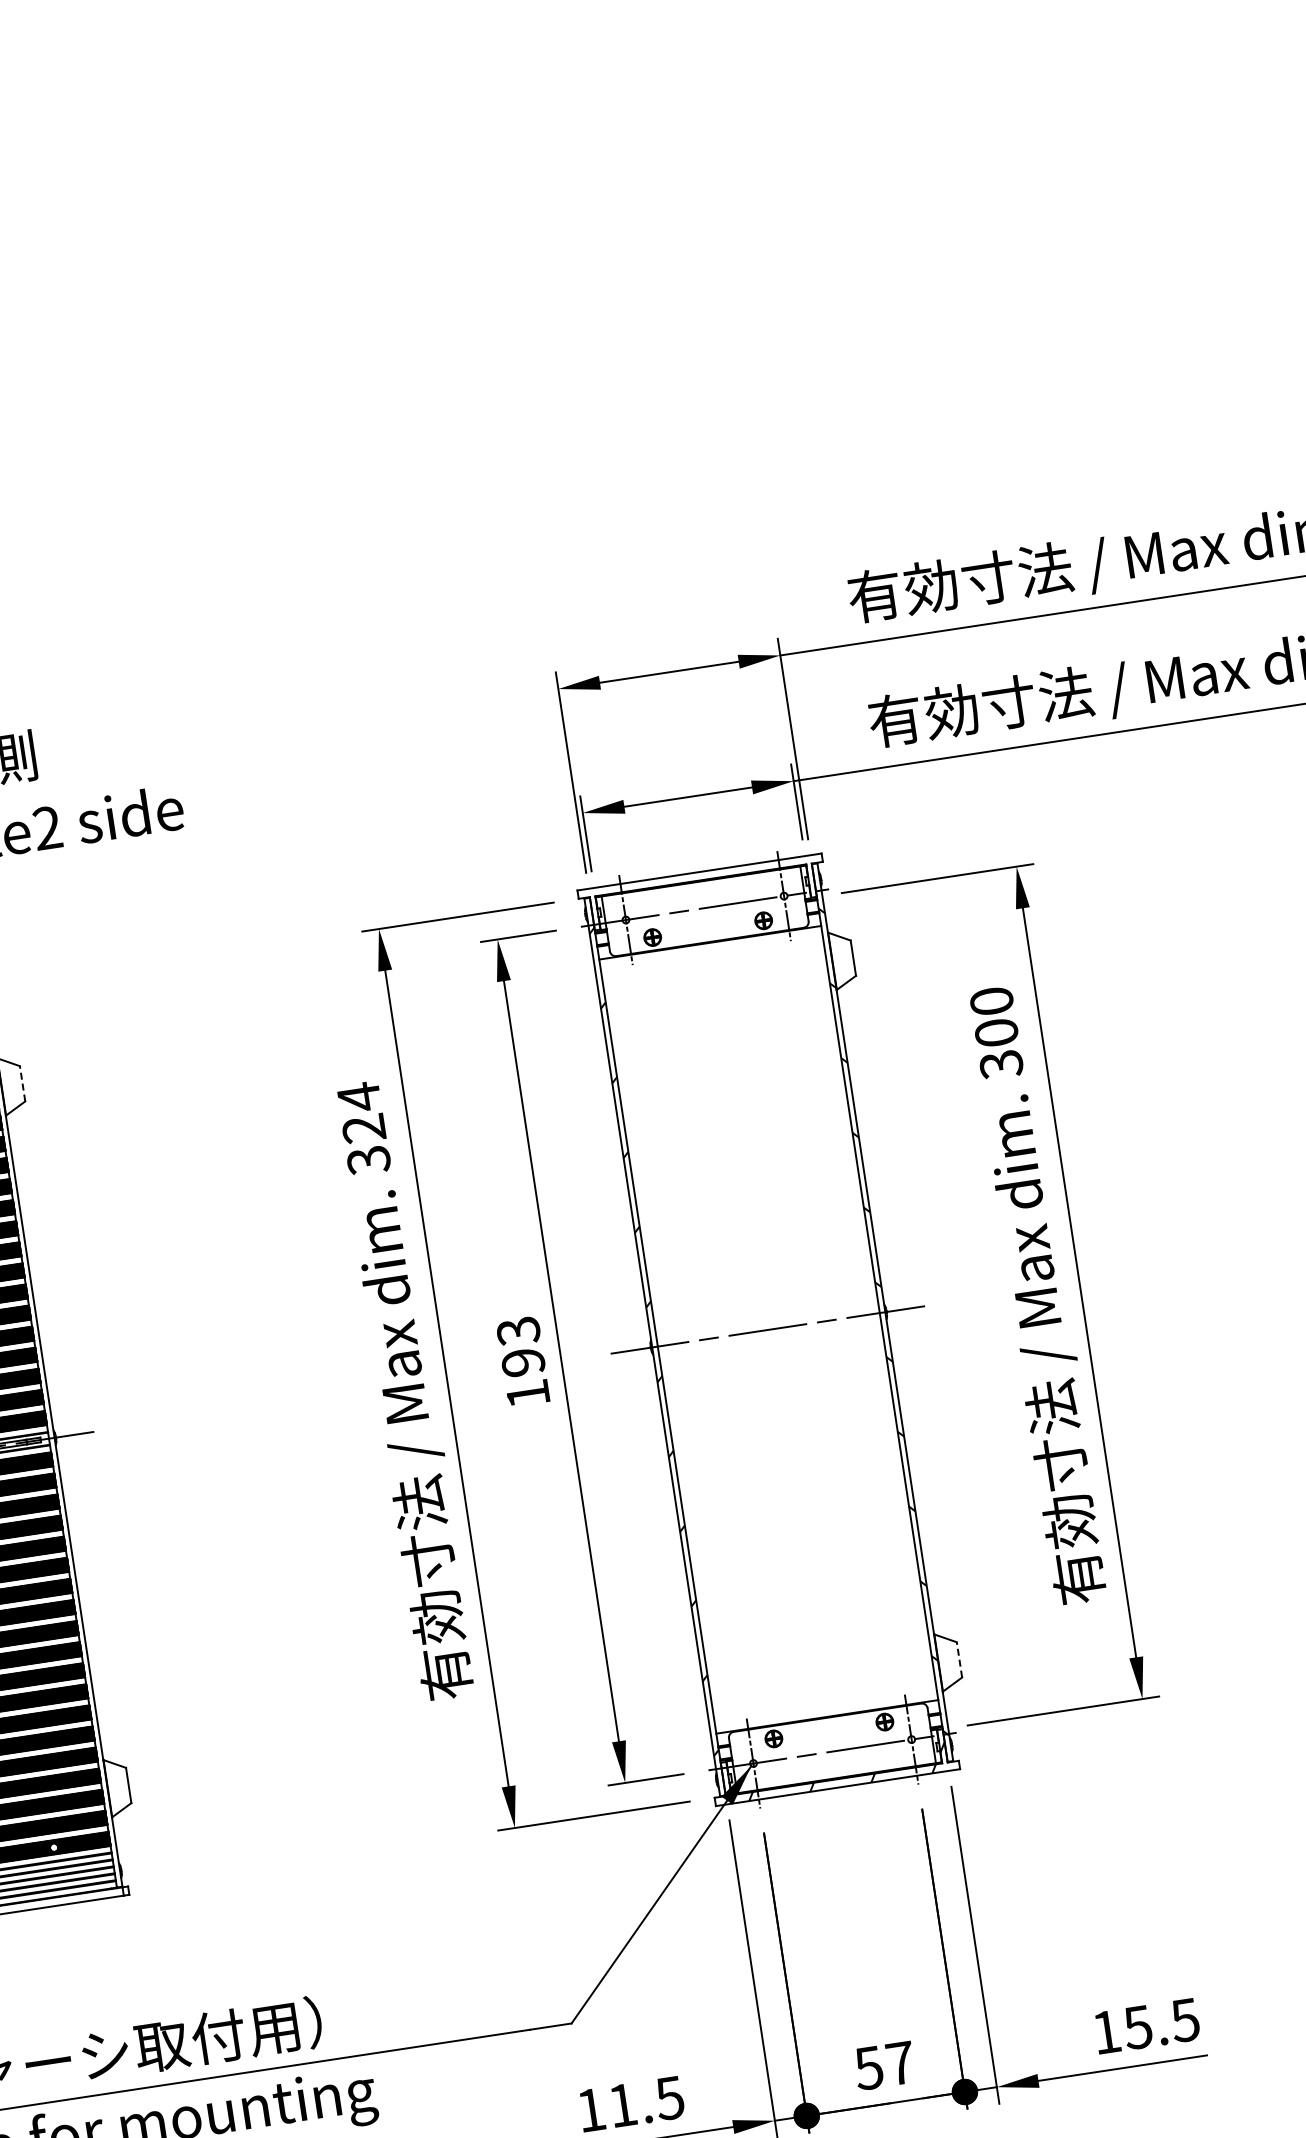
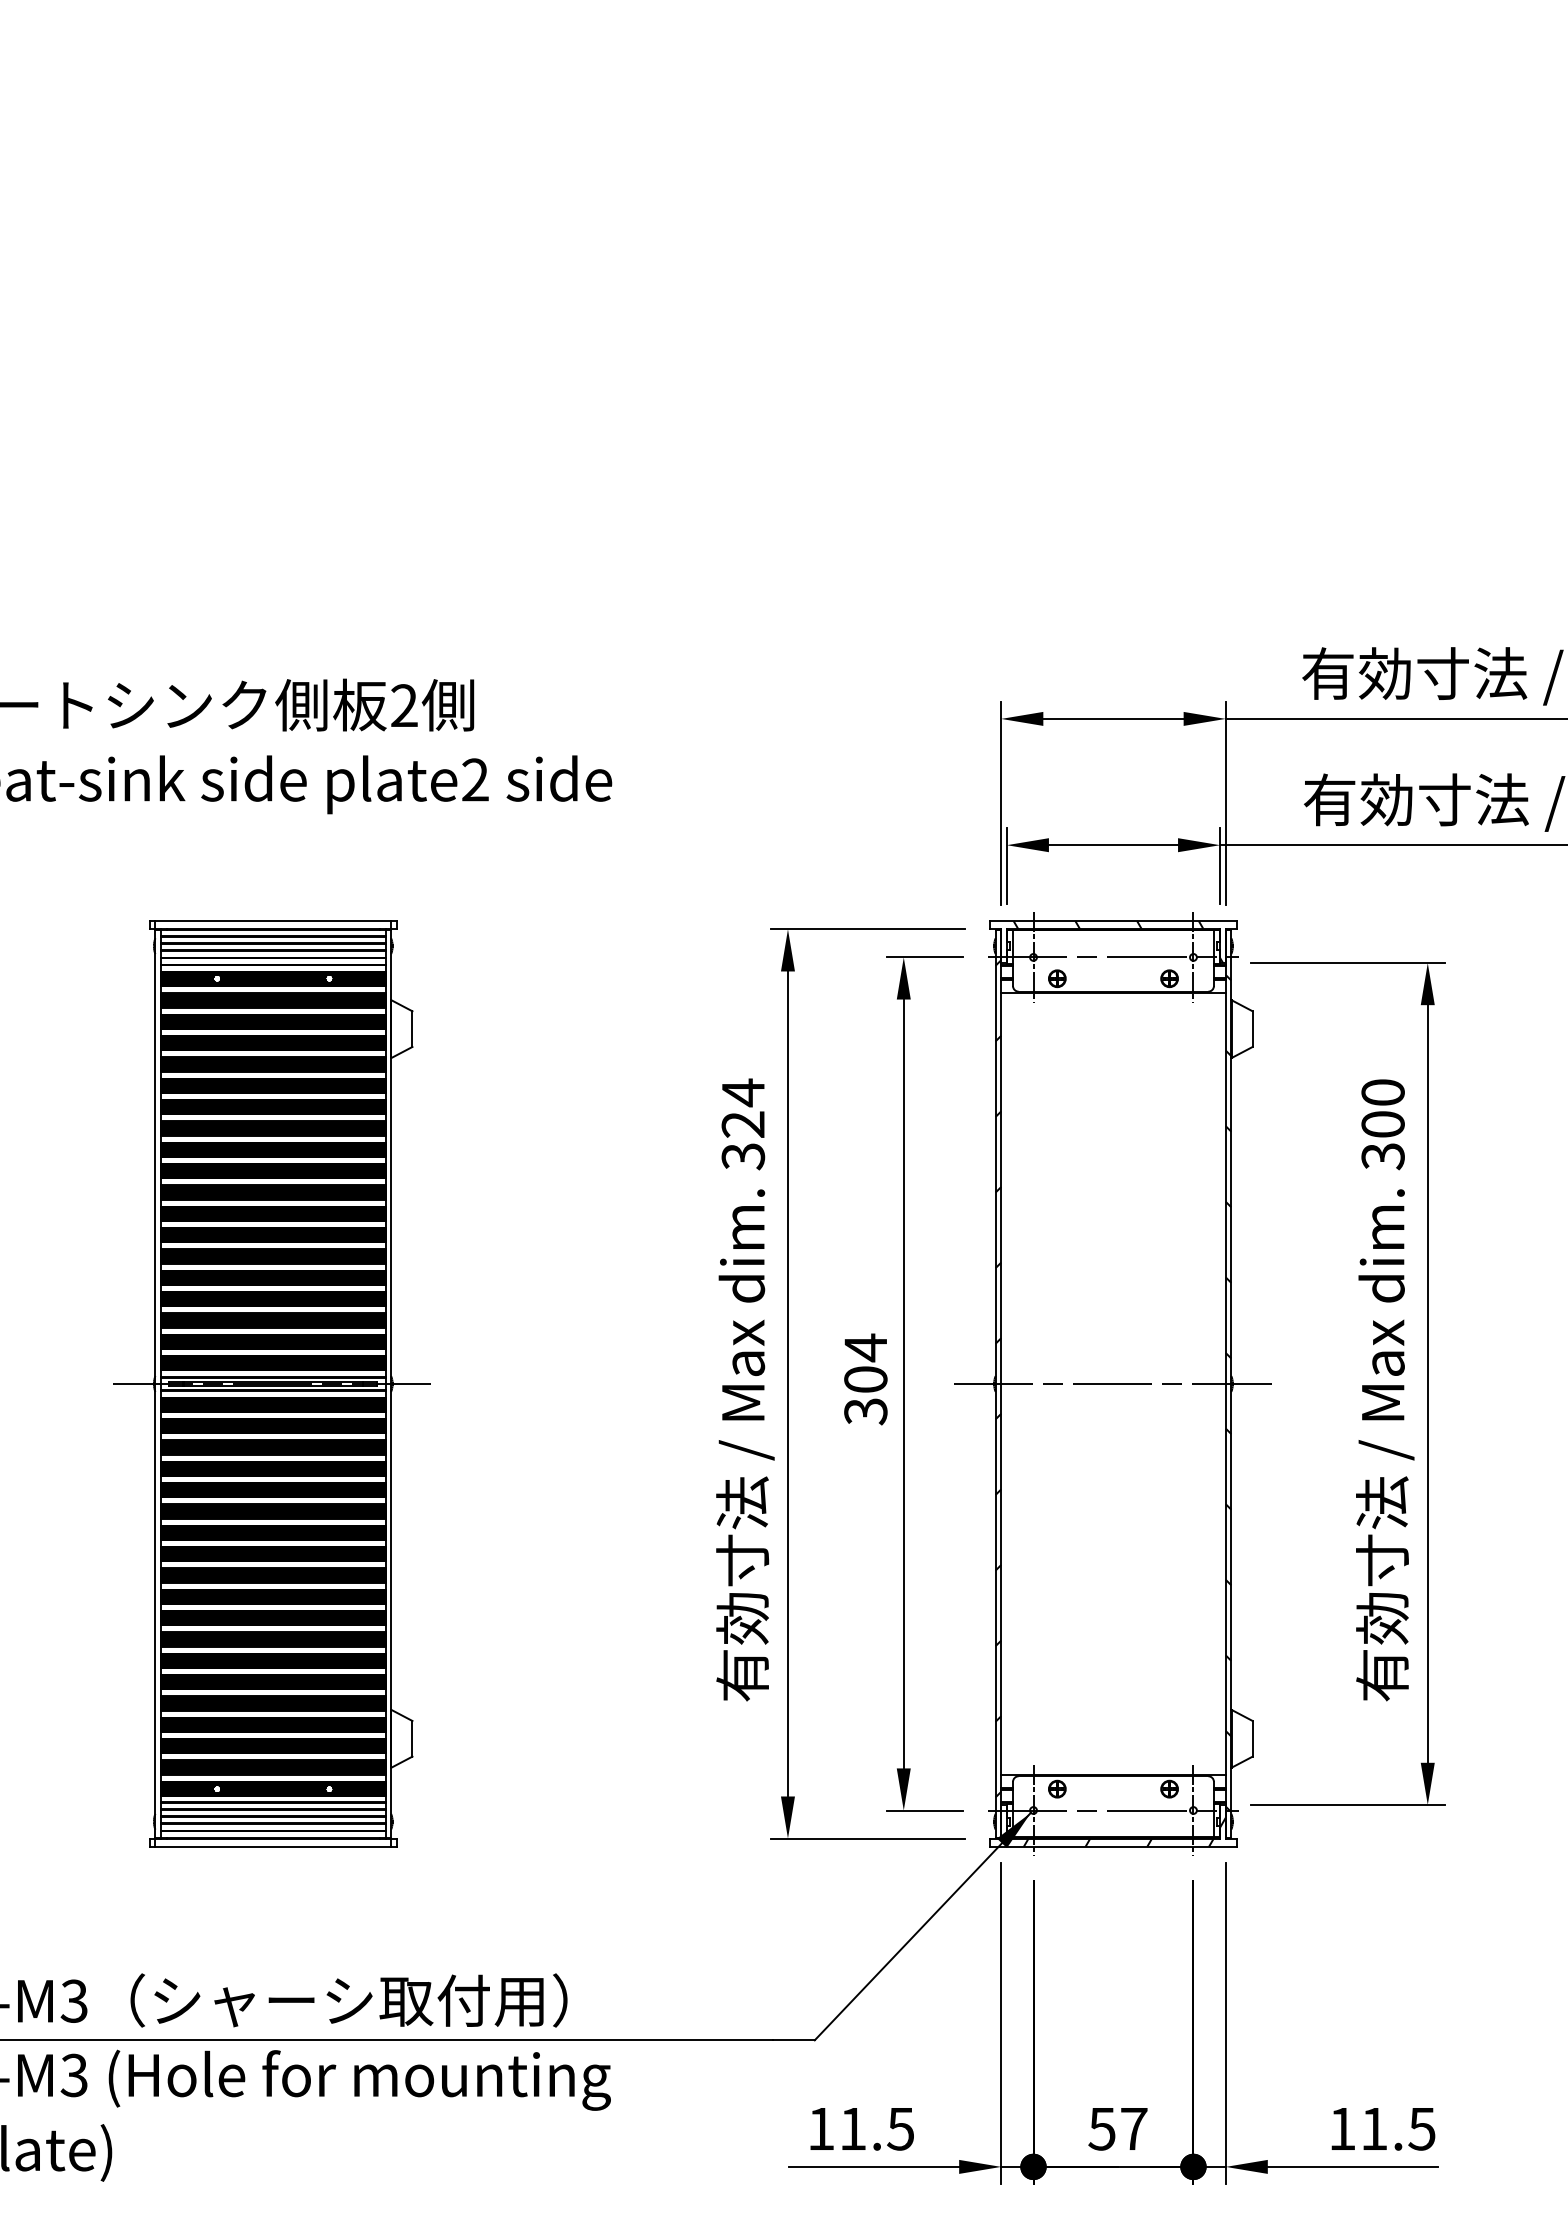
hatch: (707, 891) -> (1118, 941), added
line: (22, 1084) -> (412, 1029), dashed -> solid
text: (522, 1362) -> (865, 1379), 193 -> 304
line: (959, 1659) -> (1252, 1738), dashed -> solid
text: (1137, 2028) -> (1373, 2129), 15.5 -> 11.5

